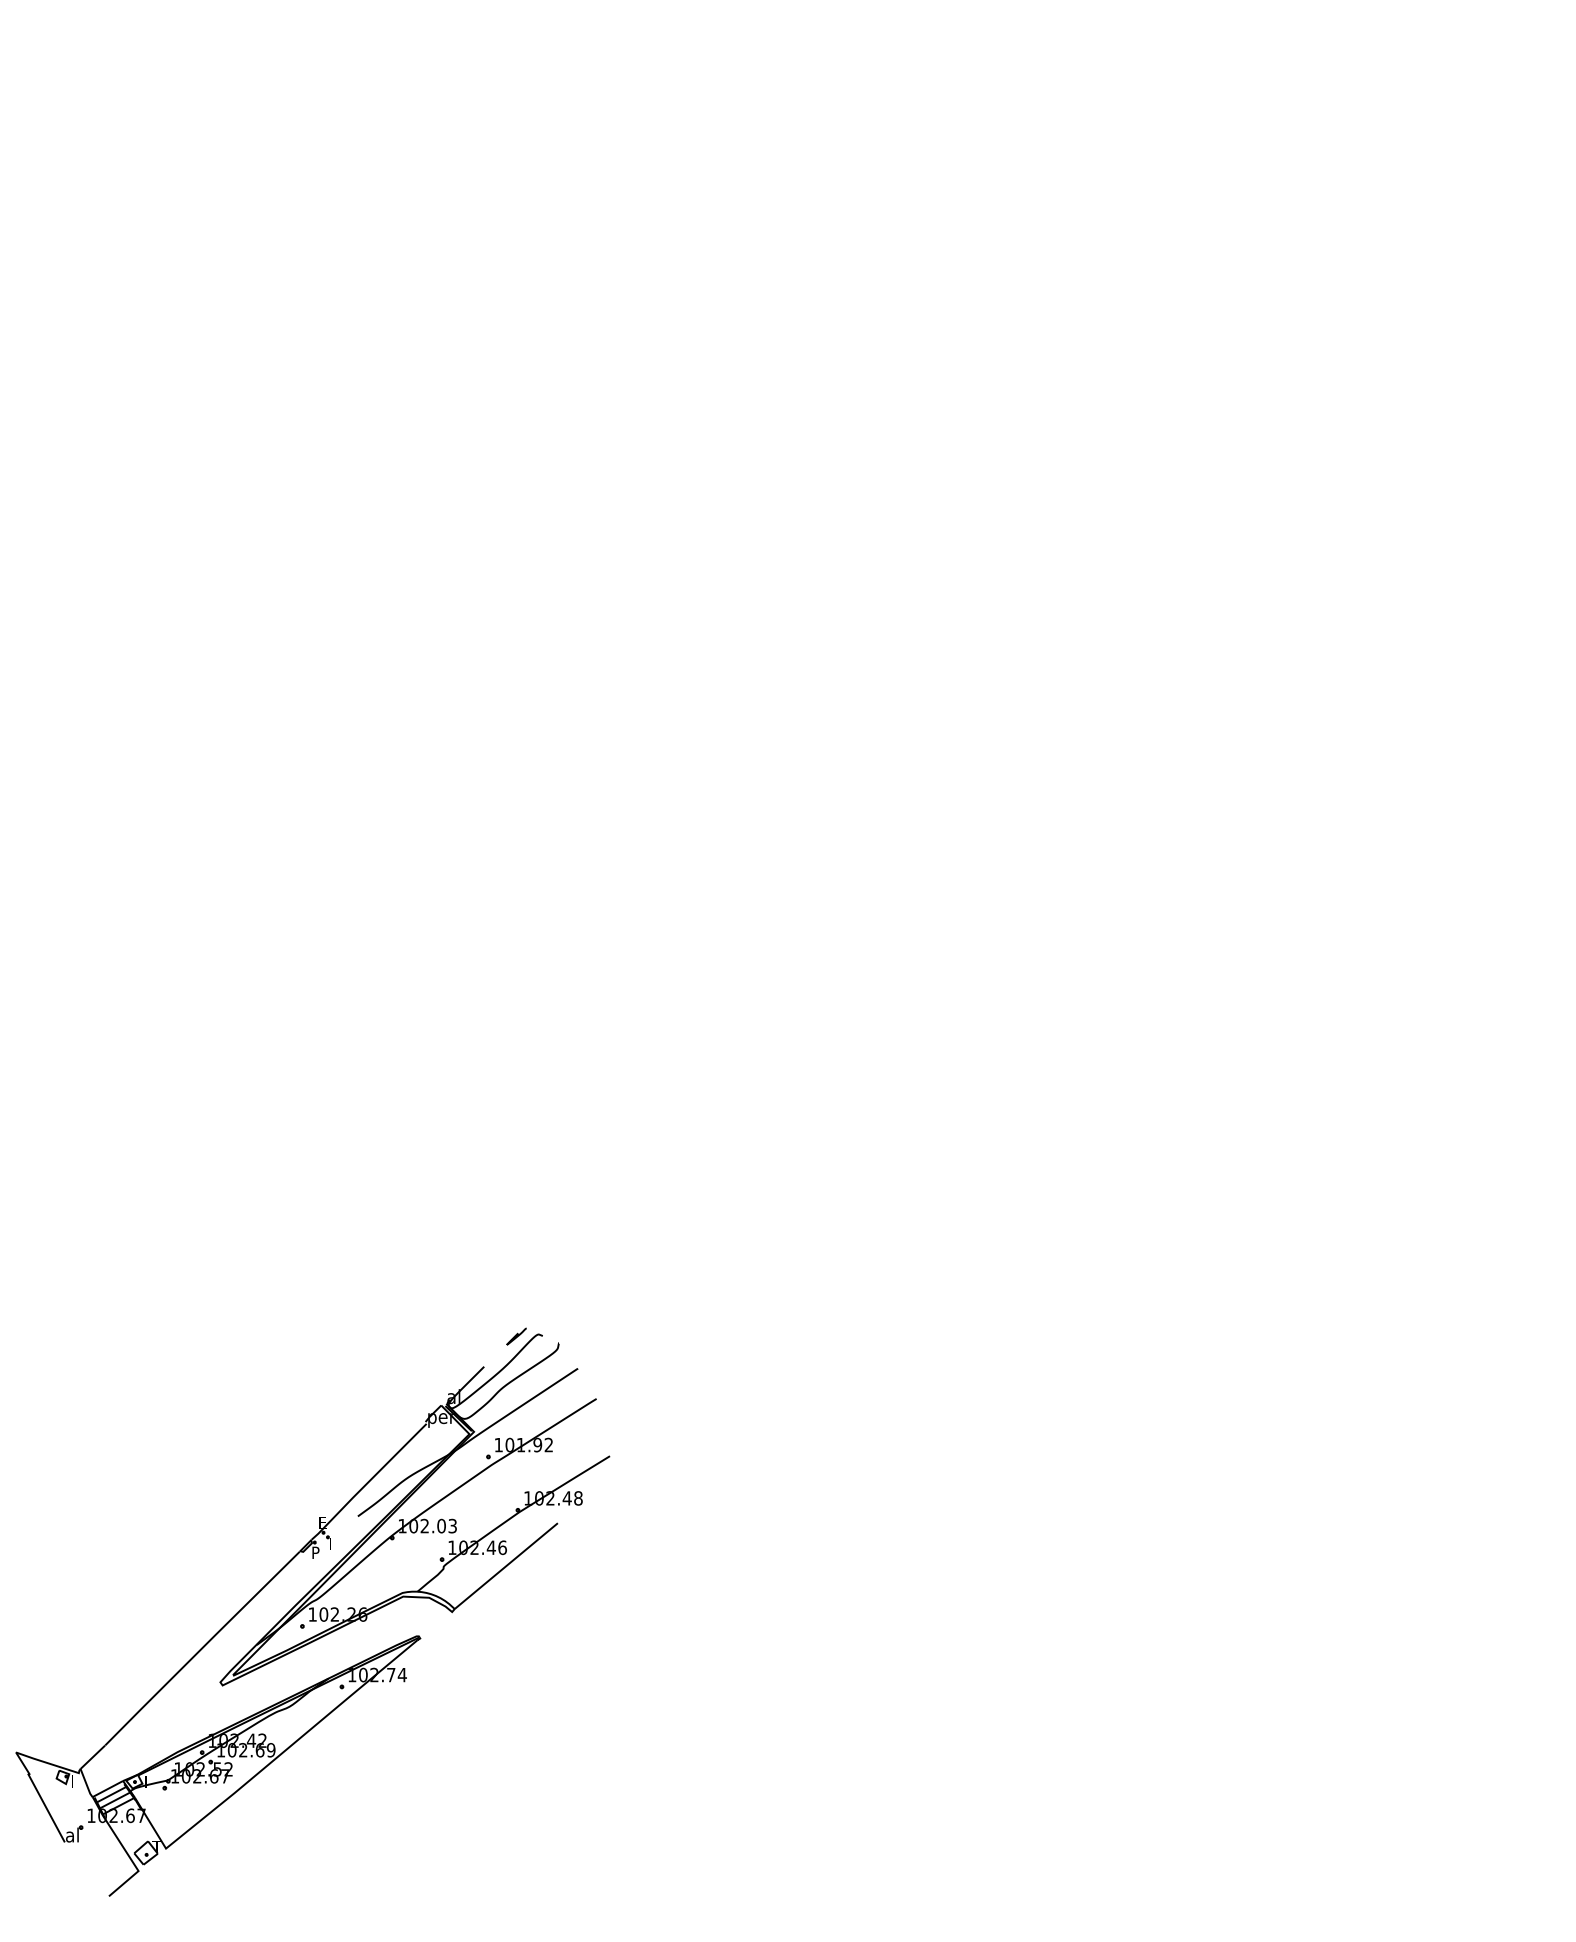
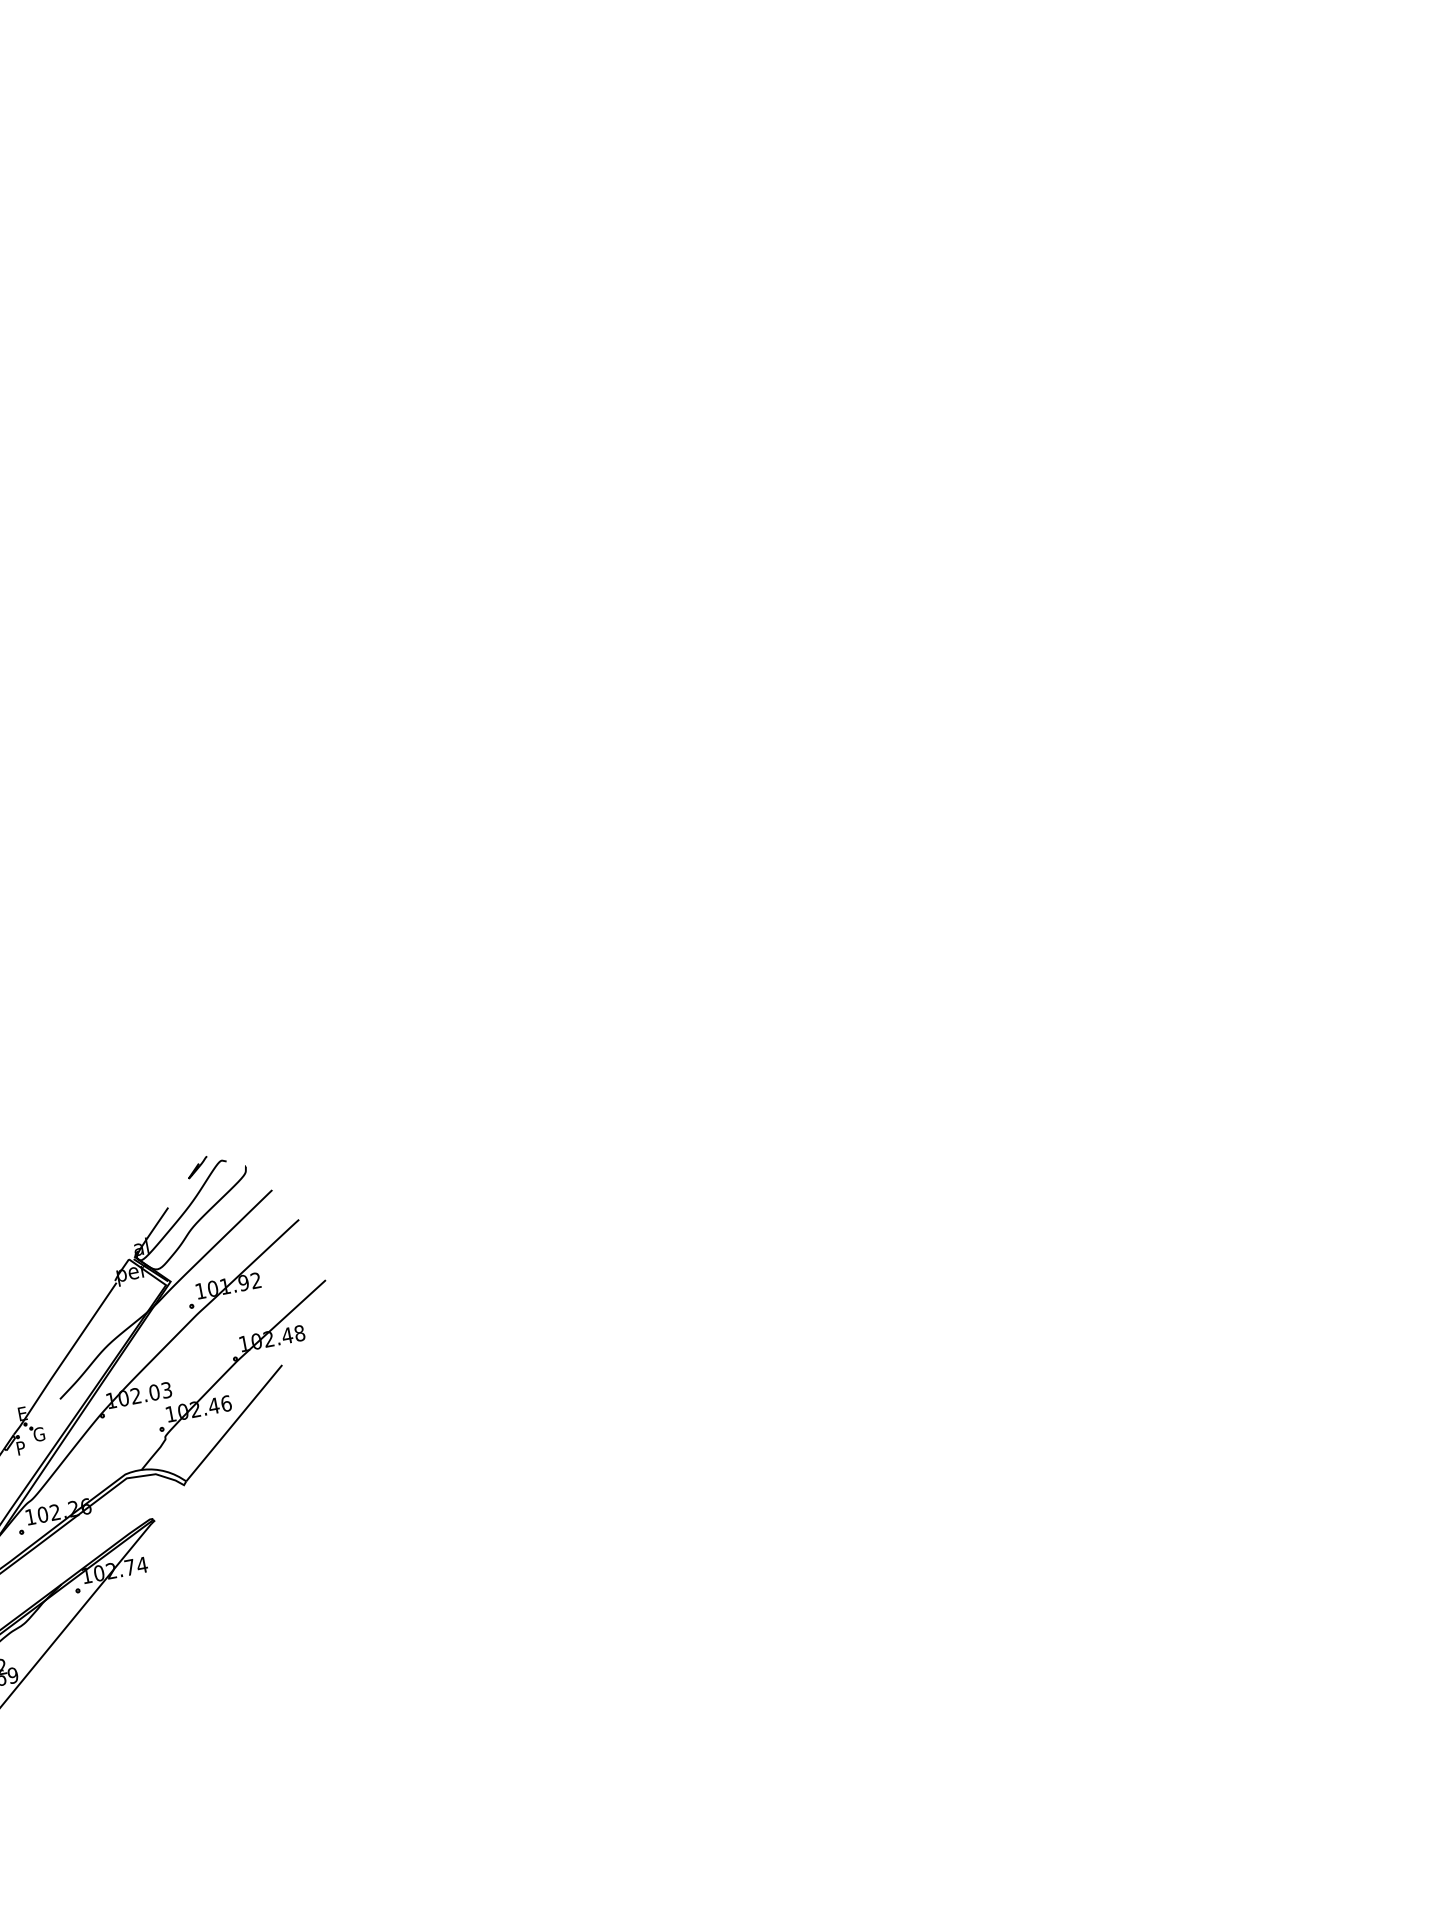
text: (333, 1543) -> (38, 1434), I -> G

